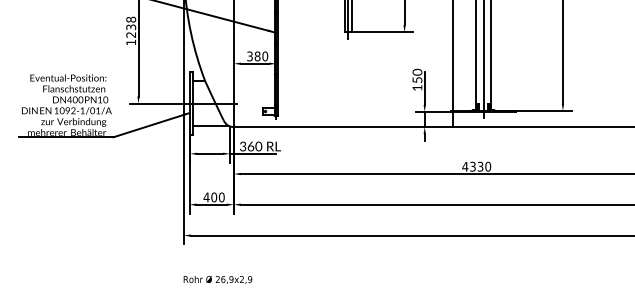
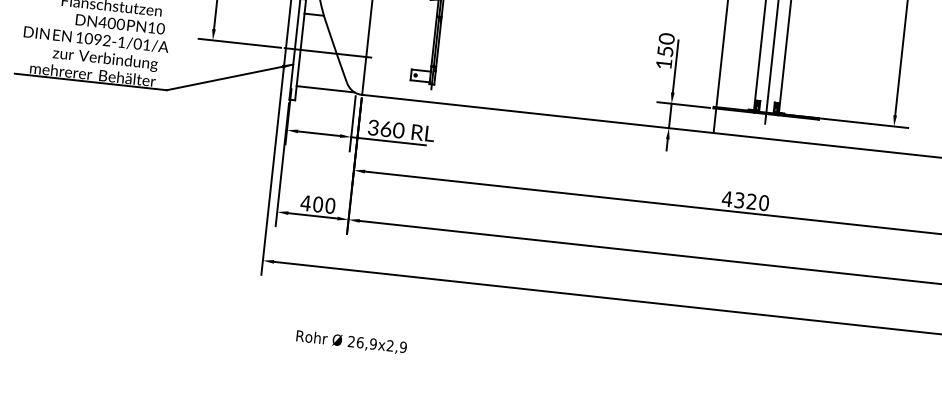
text: (480, 166) -> (751, 201), 4330 -> 4320
text: (217, 279) -> (350, 341), moved

